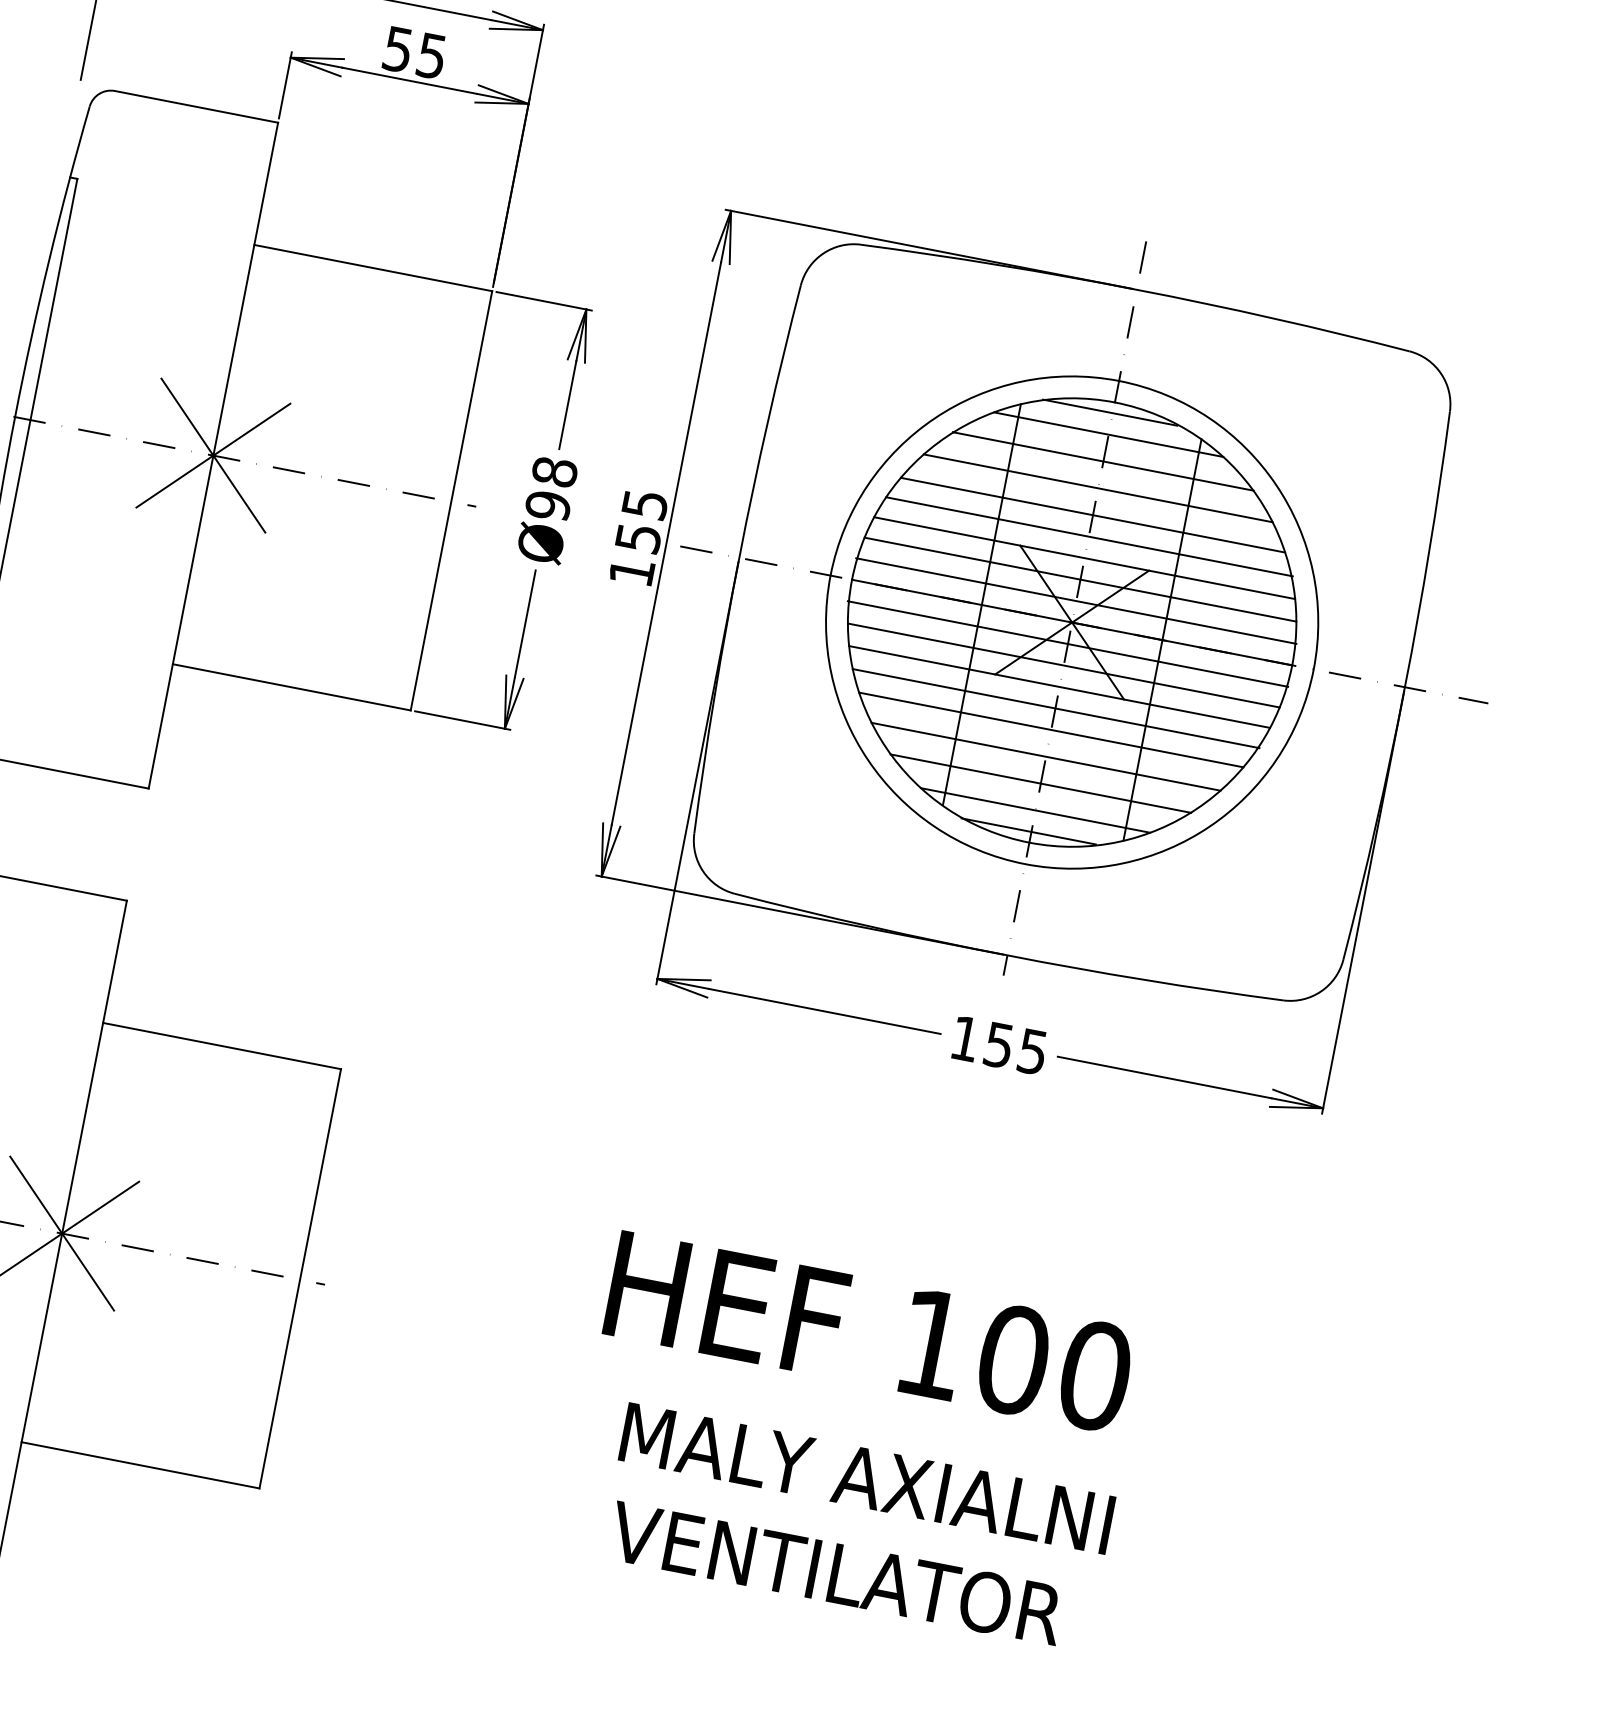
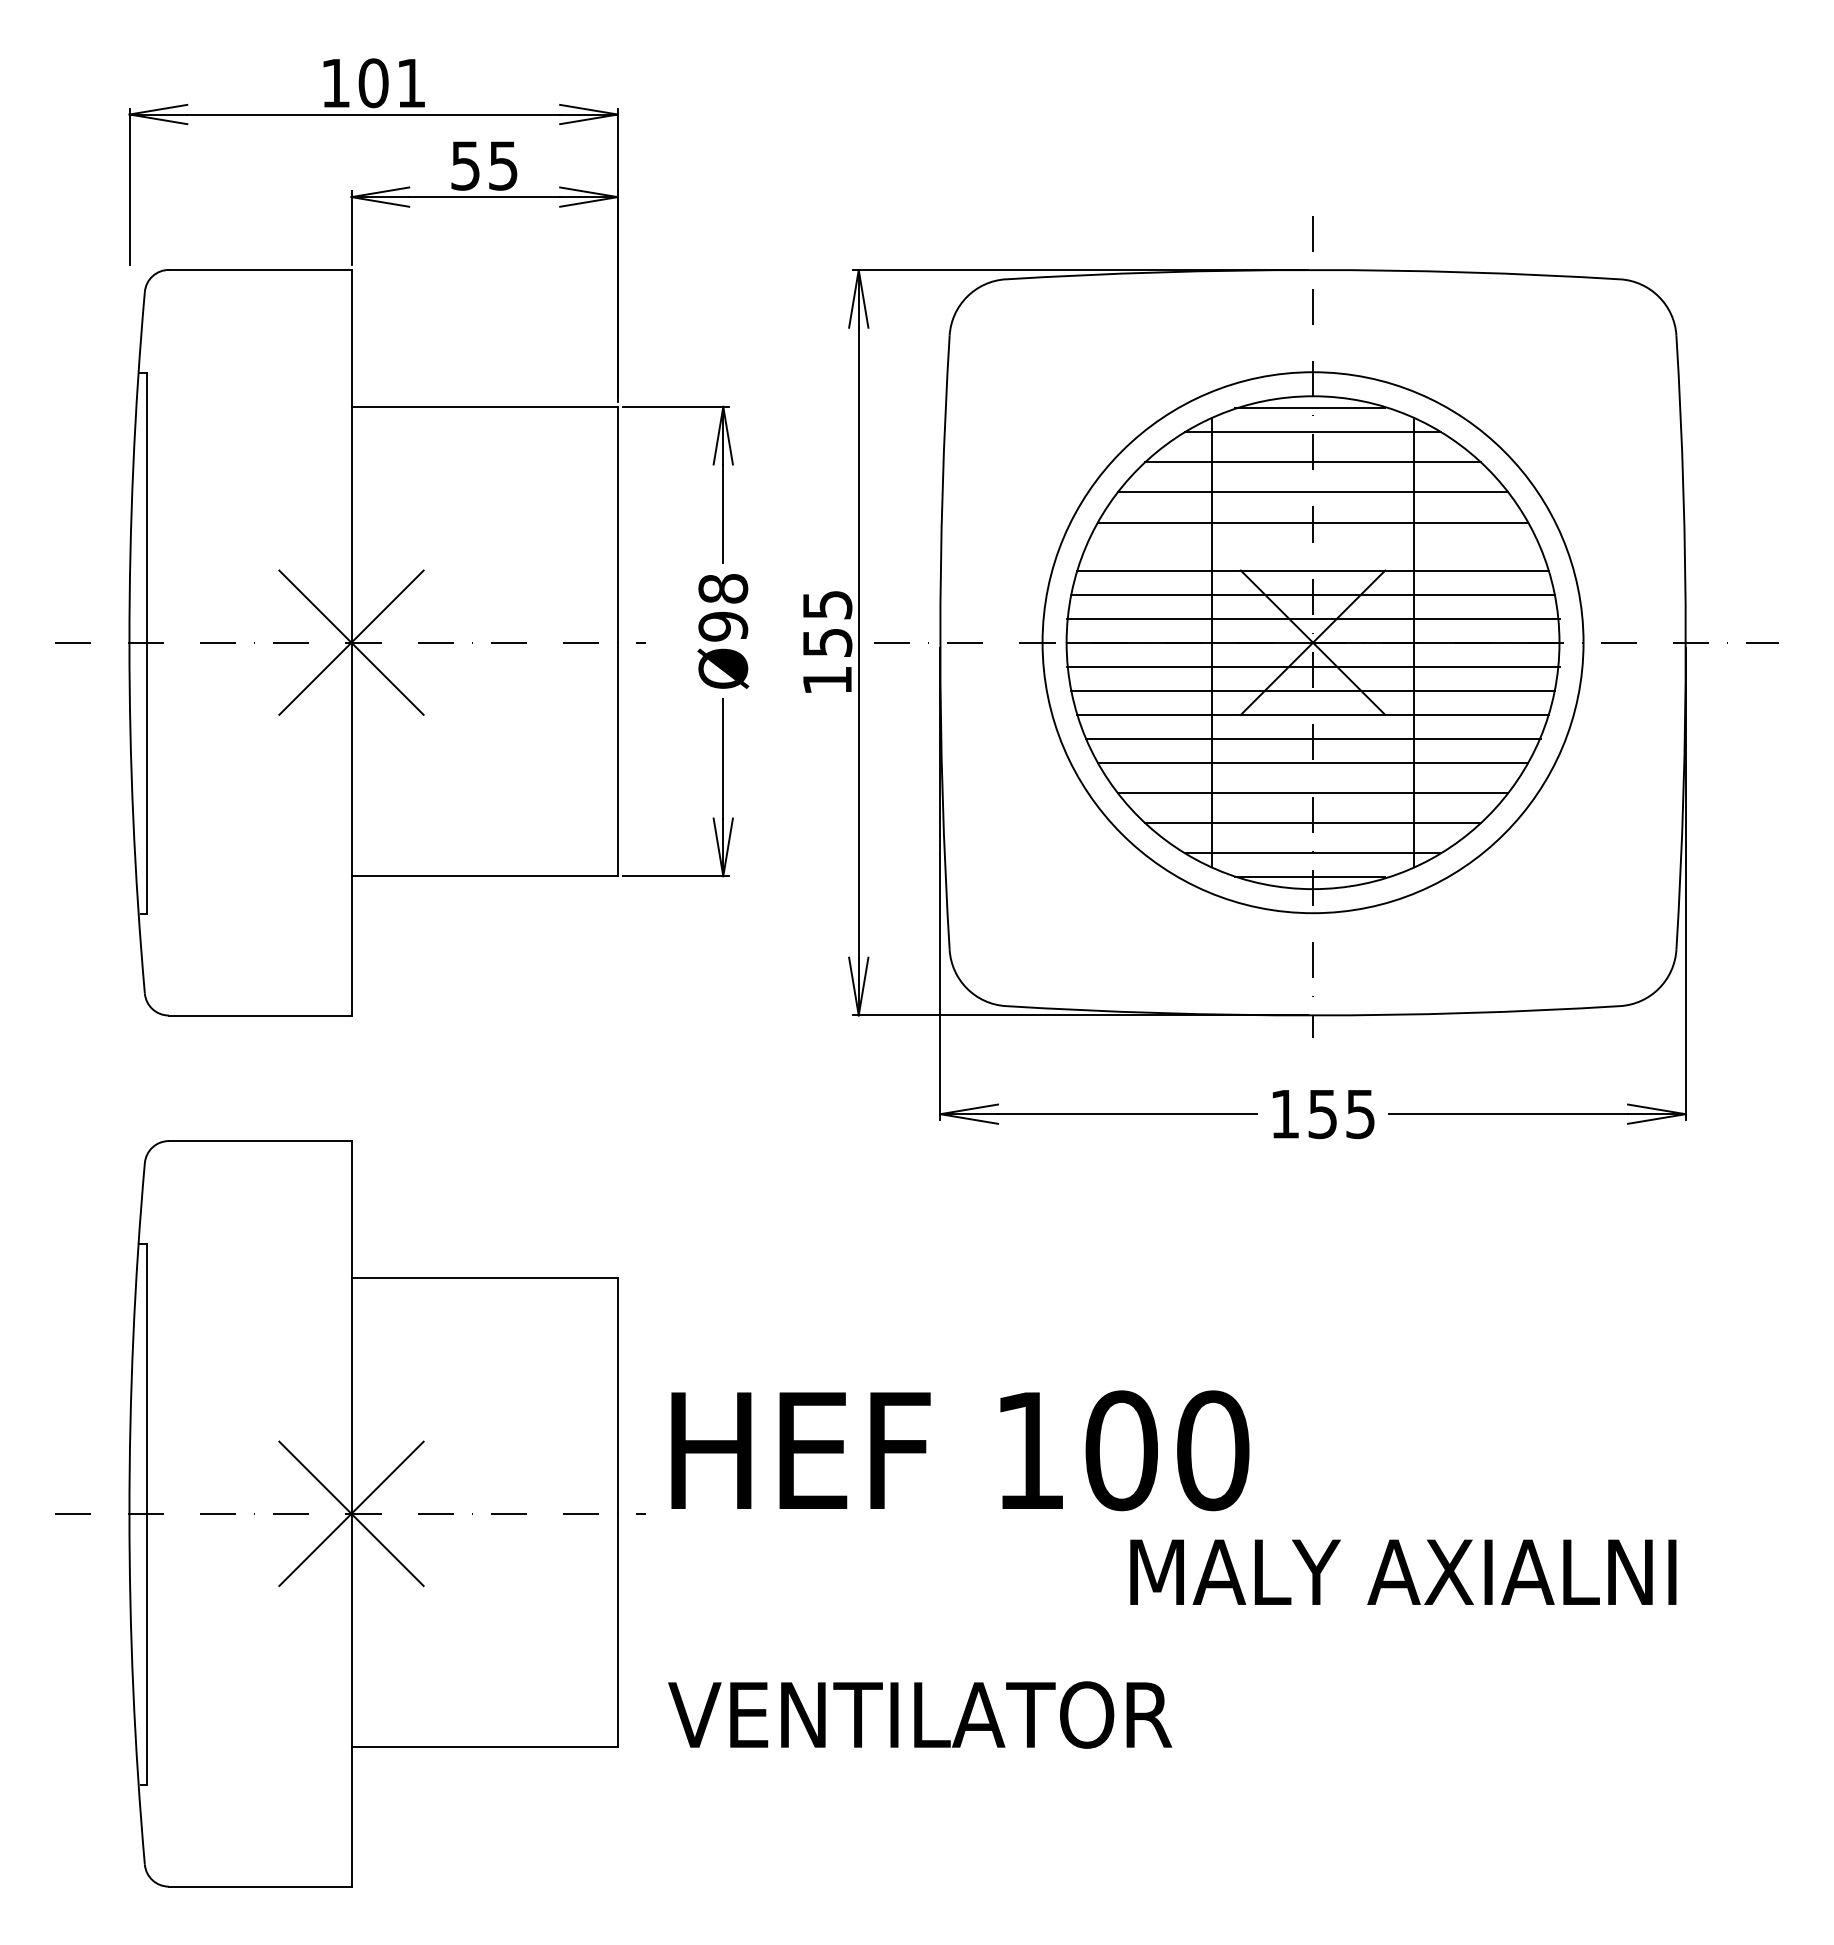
line: (1089, 536) -> (1313, 546), removed
text: (869, 1331) -> (960, 1450), moved
text: (867, 1477) -> (1403, 1571), moved
text: (836, 1572) -> (920, 1714), moved

